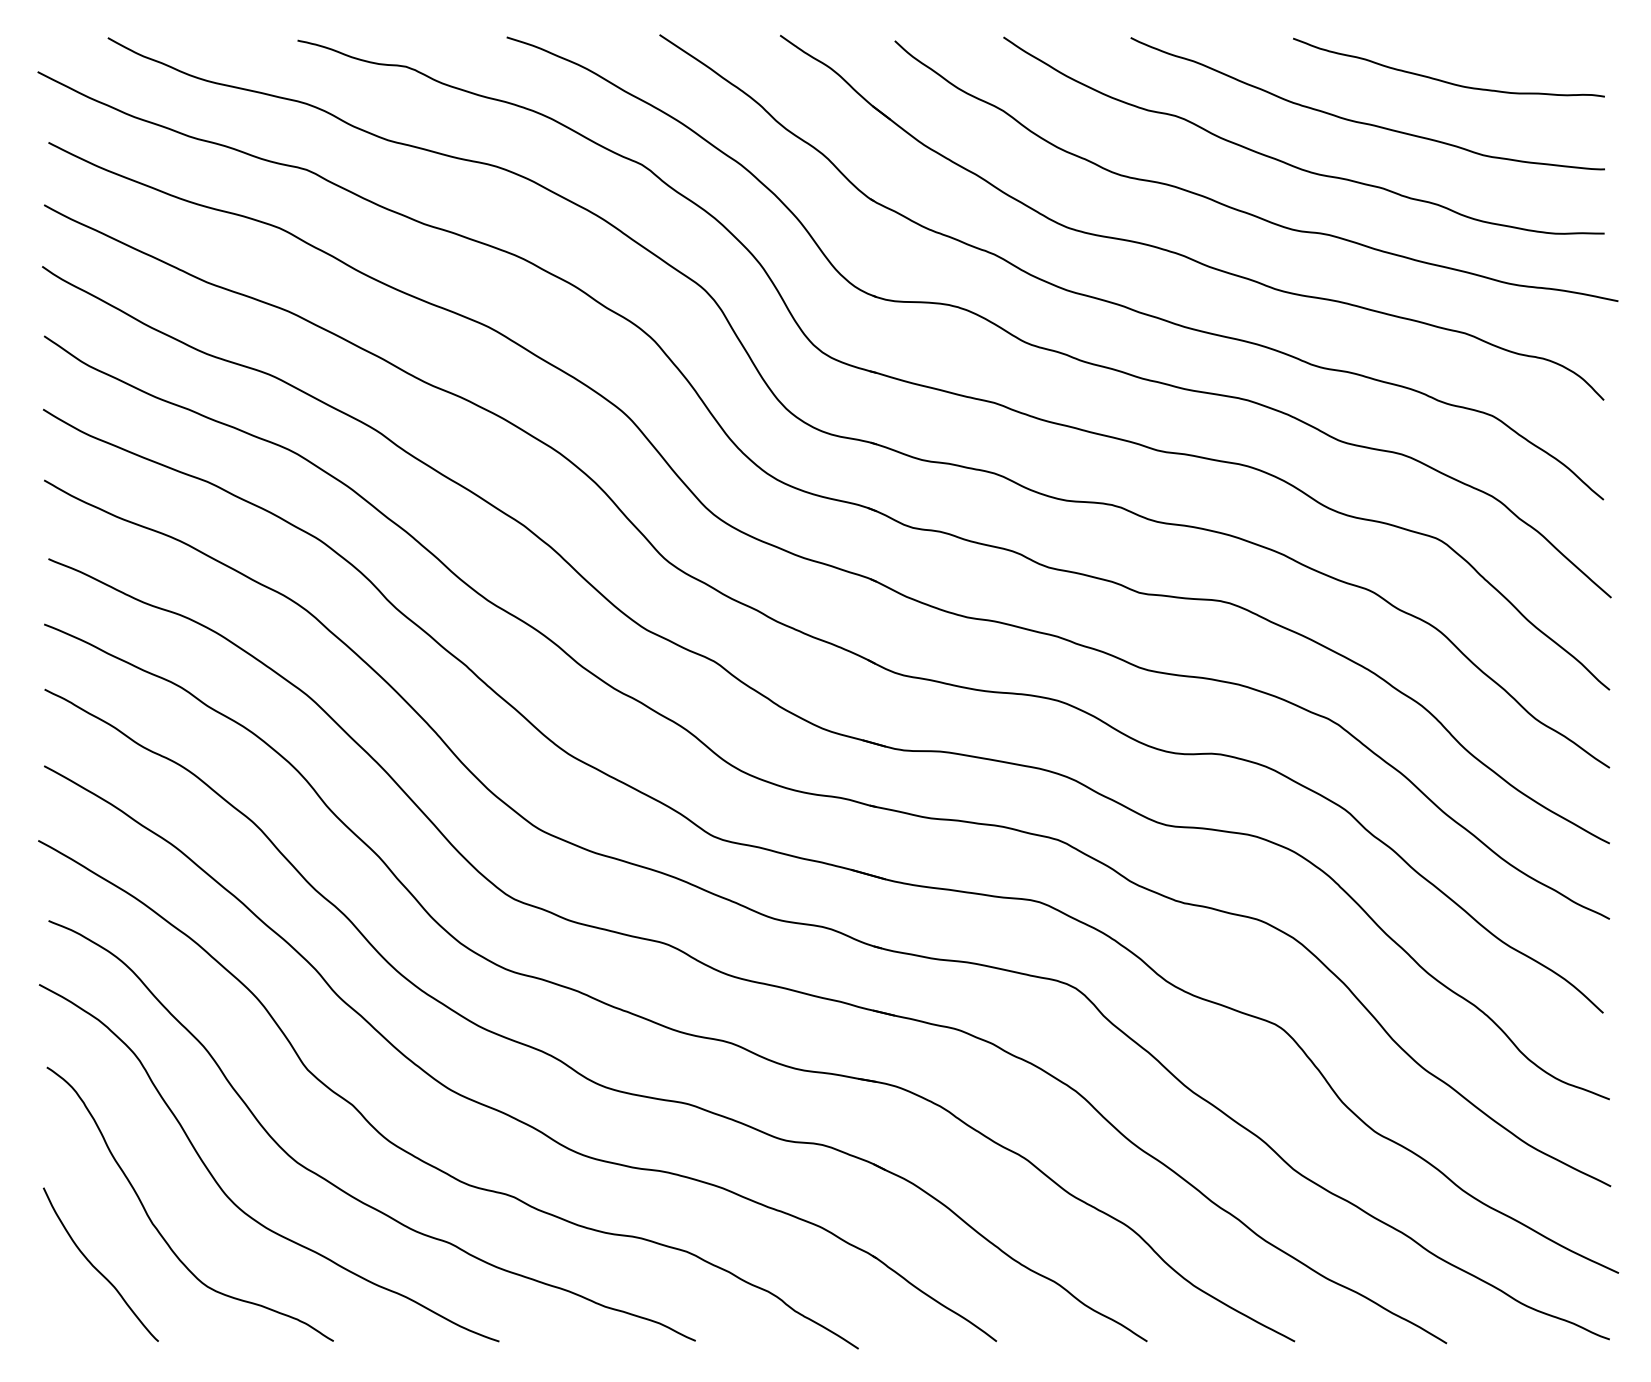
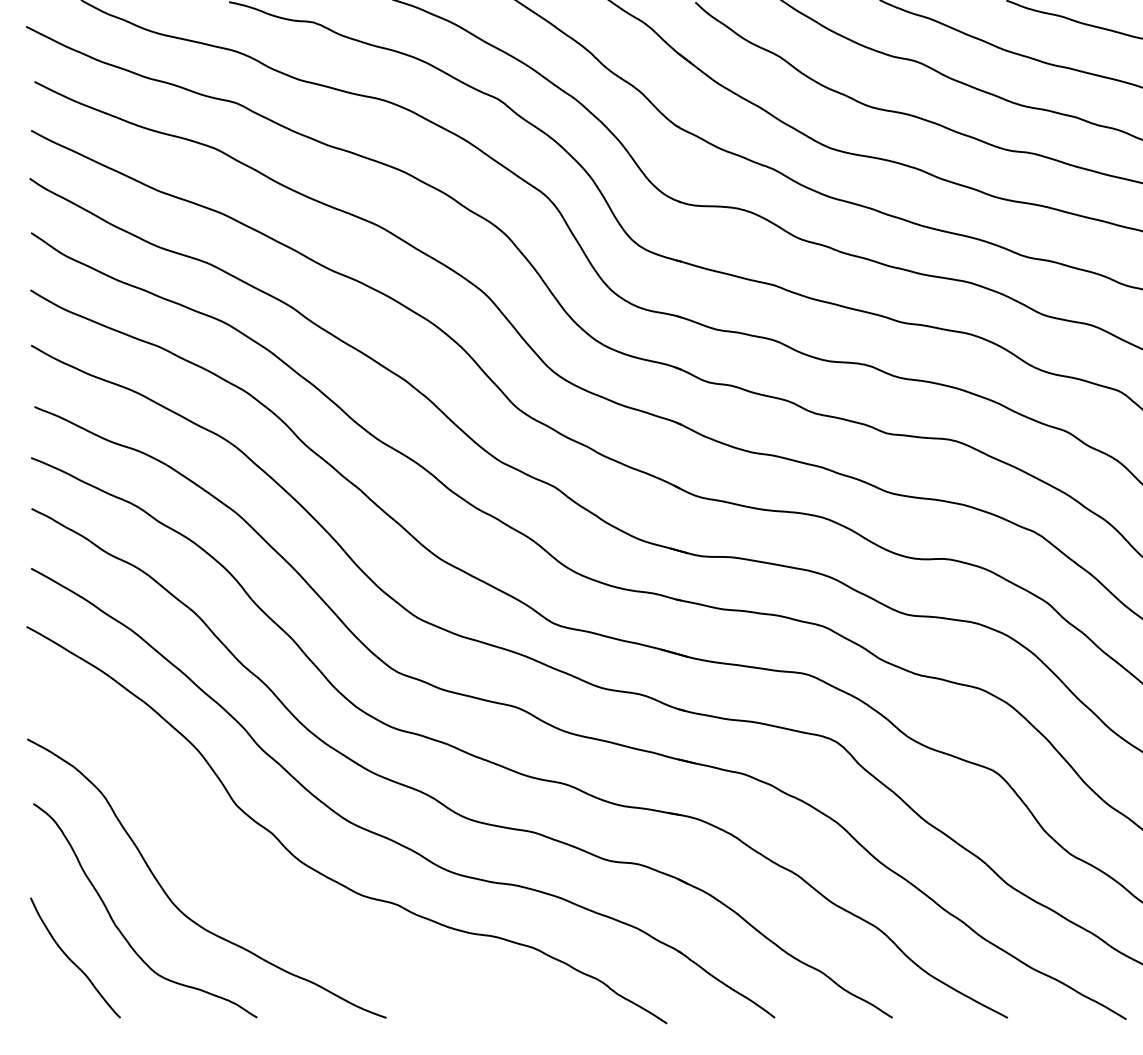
curve: (336, 1185) -> (259, 896), removed

